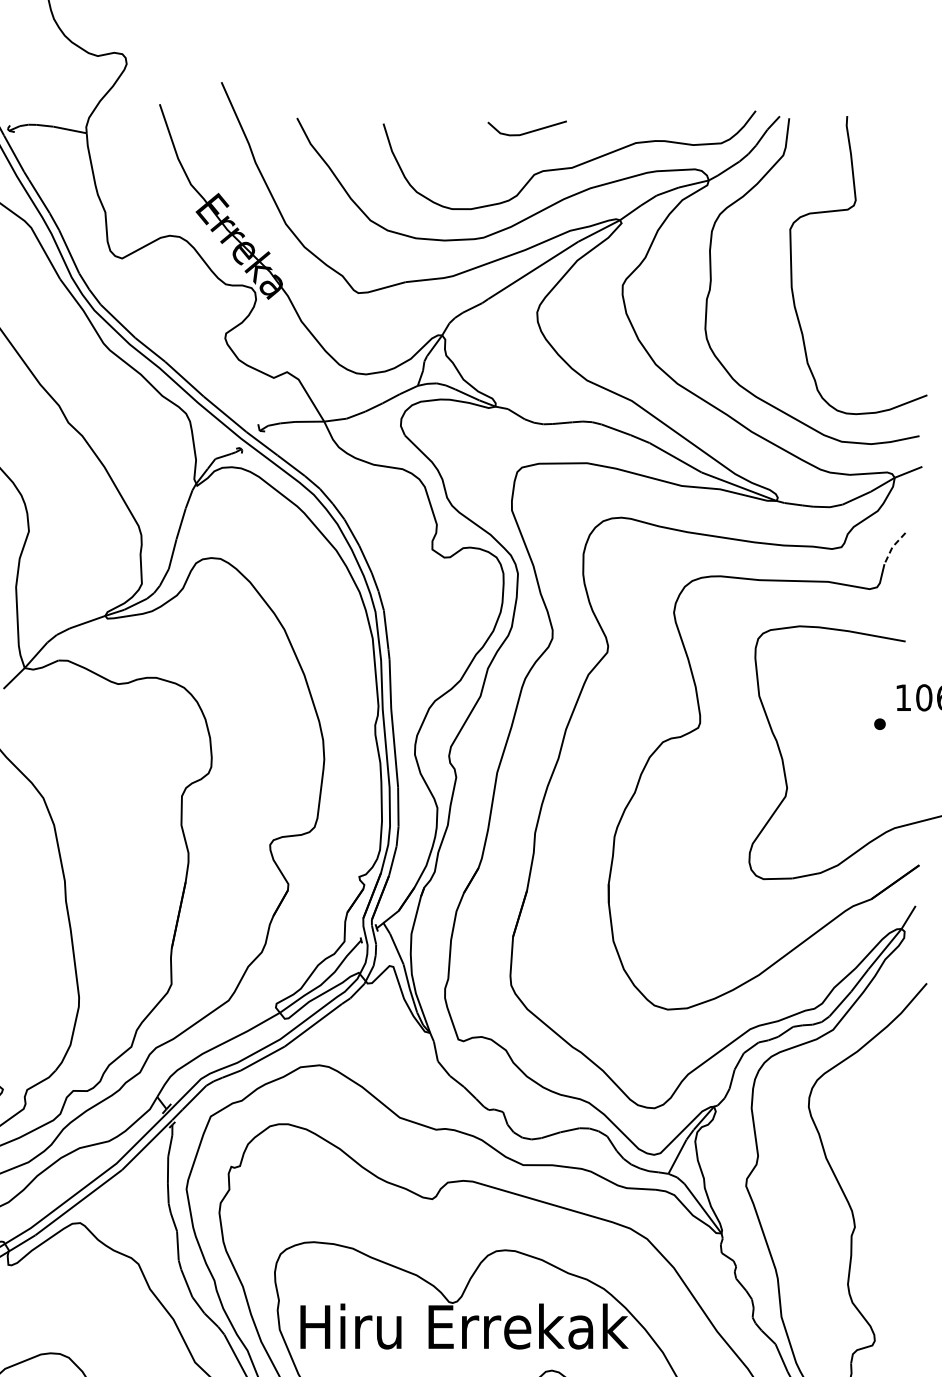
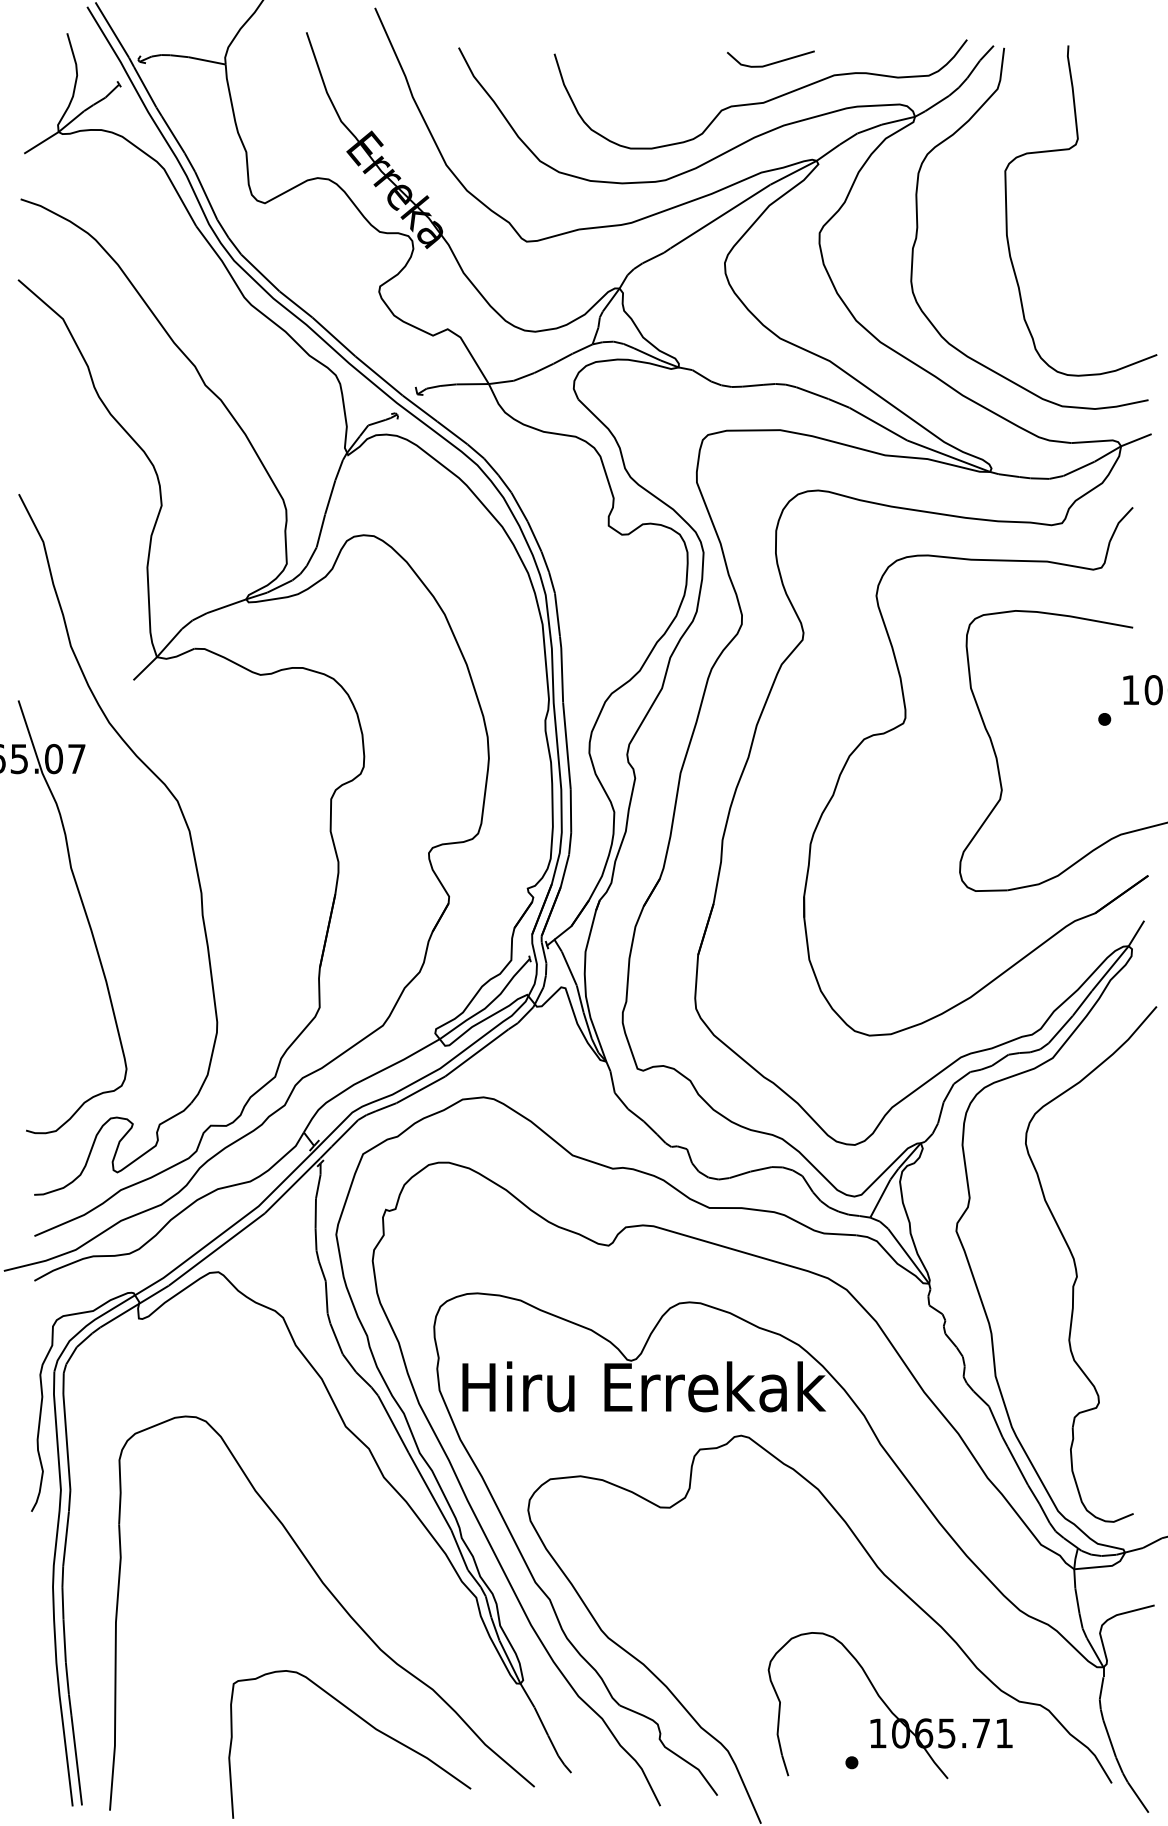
line: (528, 131) -> (772, 62), moved
line: (892, 547) -> (1118, 523), dashed -> solid

